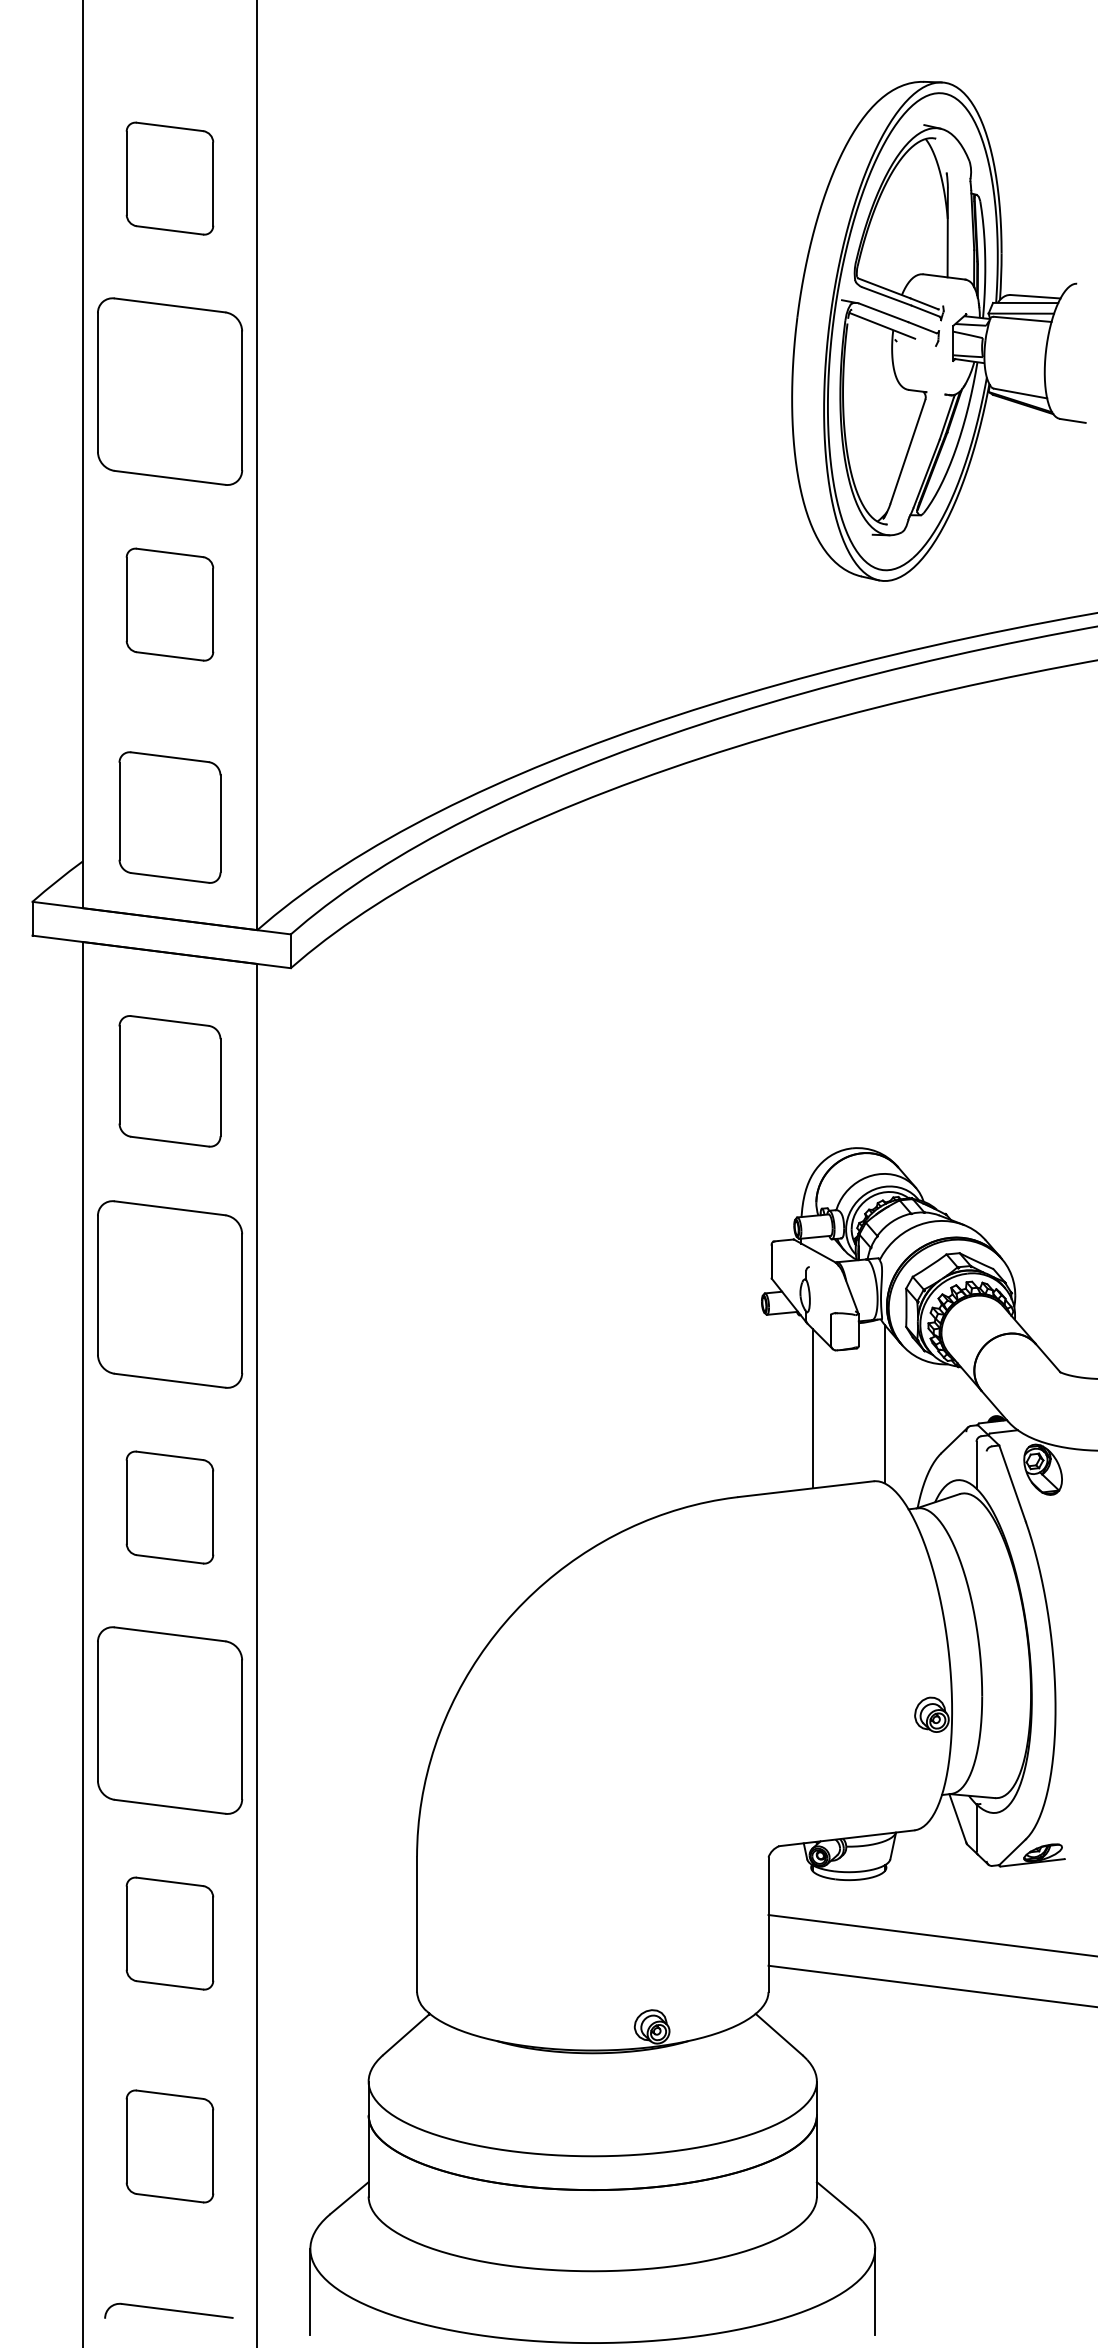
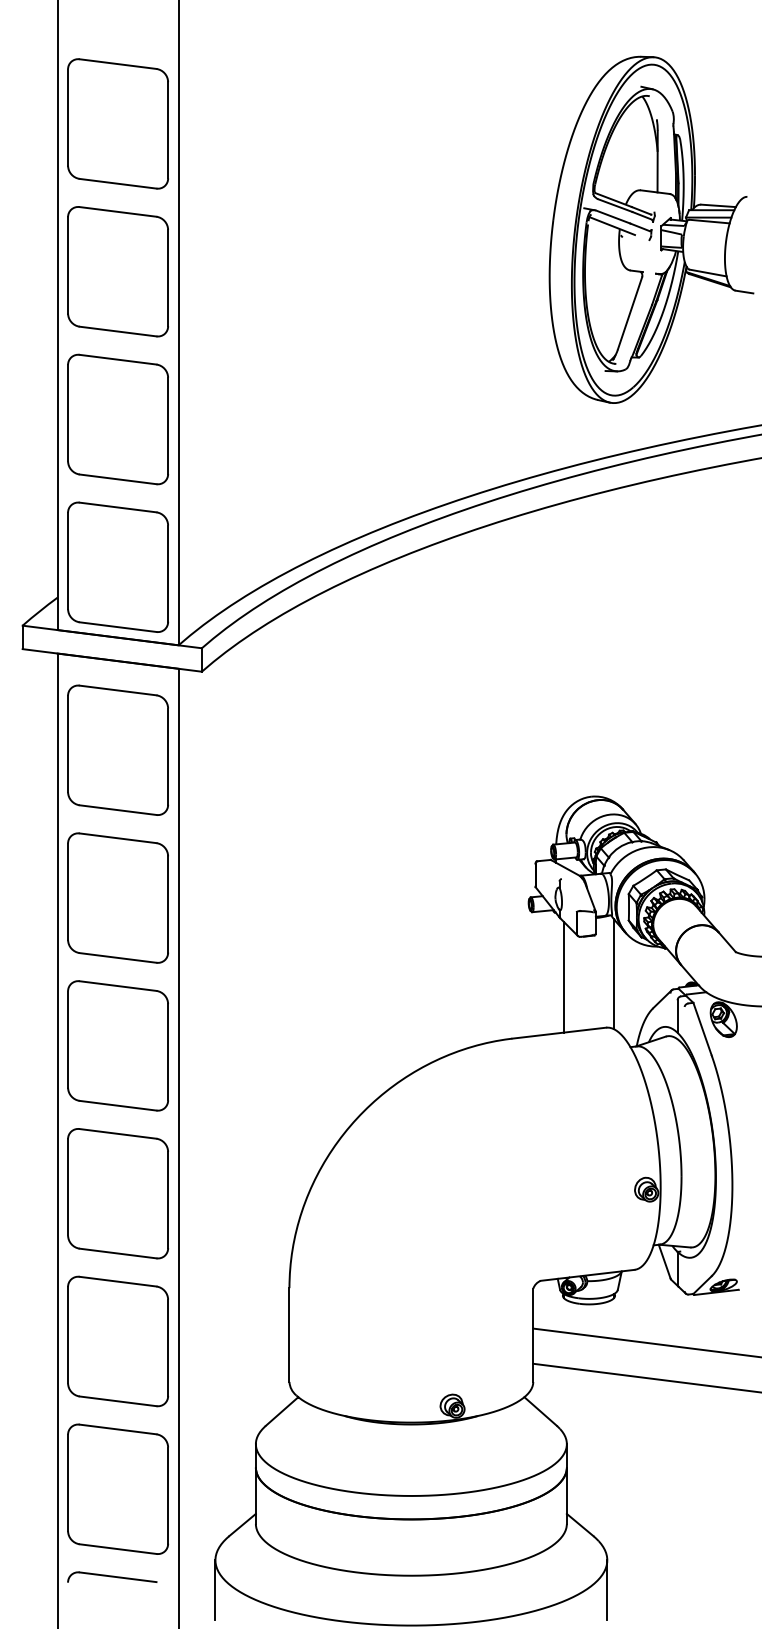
part: (169, 177) -> (117, 123), size x1.67
part: (169, 604) -> (117, 419), size x1.67
part: (169, 816) -> (117, 566), size x1.43
part: (169, 1080) -> (117, 749), size x1.43
part: (169, 1506) -> (117, 1045), size x1.67
part: (169, 1933) -> (117, 1341), size x1.67
part: (169, 2145) -> (117, 1488), size x1.67
part: (169, 2309) -> (112, 1576), moved

